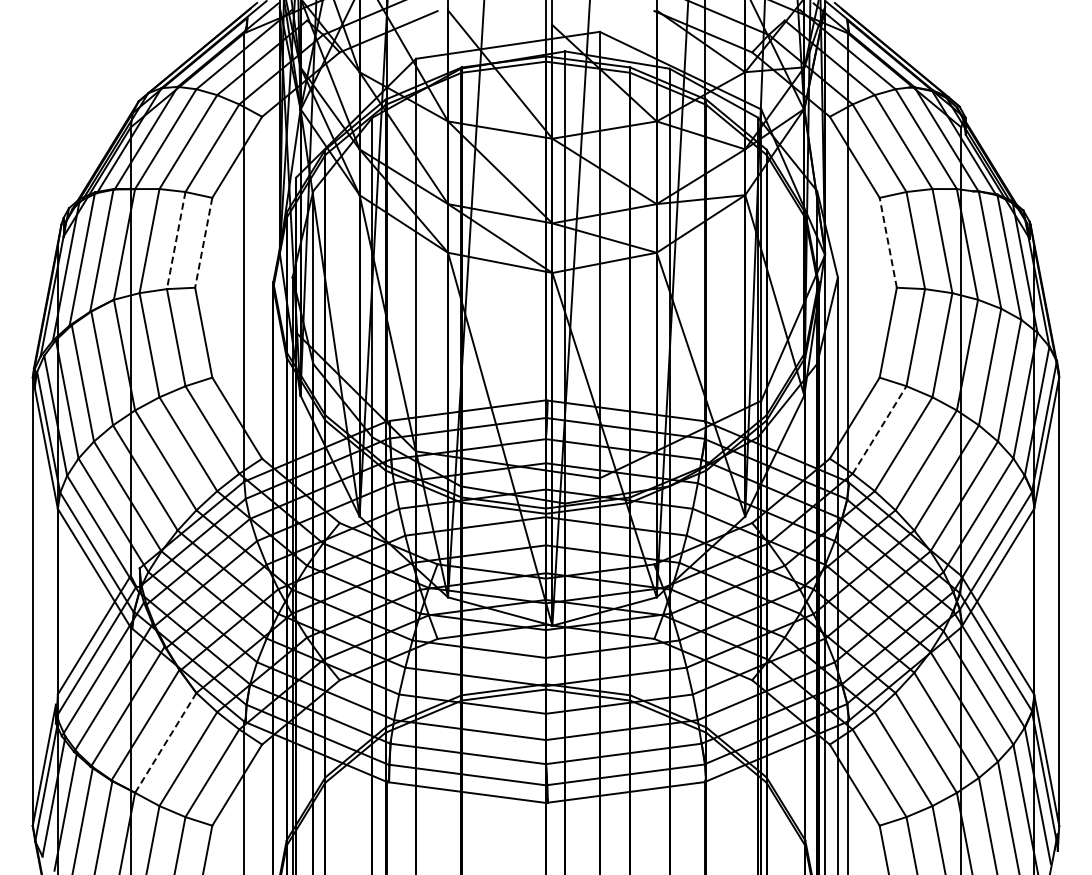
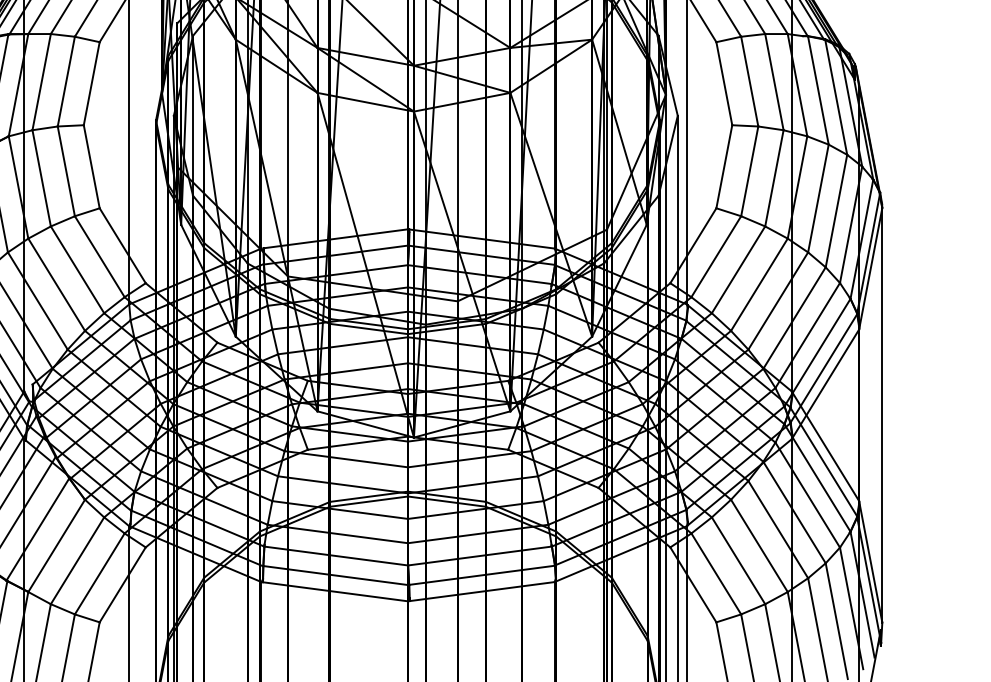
line: (176, 241) -> (66, 82), dashed -> solid
line: (203, 242) -> (91, 83), dashed -> solid
line: (888, 242) -> (724, 83), dashed -> solid
line: (879, 429) -> (716, 256), dashed -> solid
line: (165, 742) -> (56, 545), dashed -> solid

